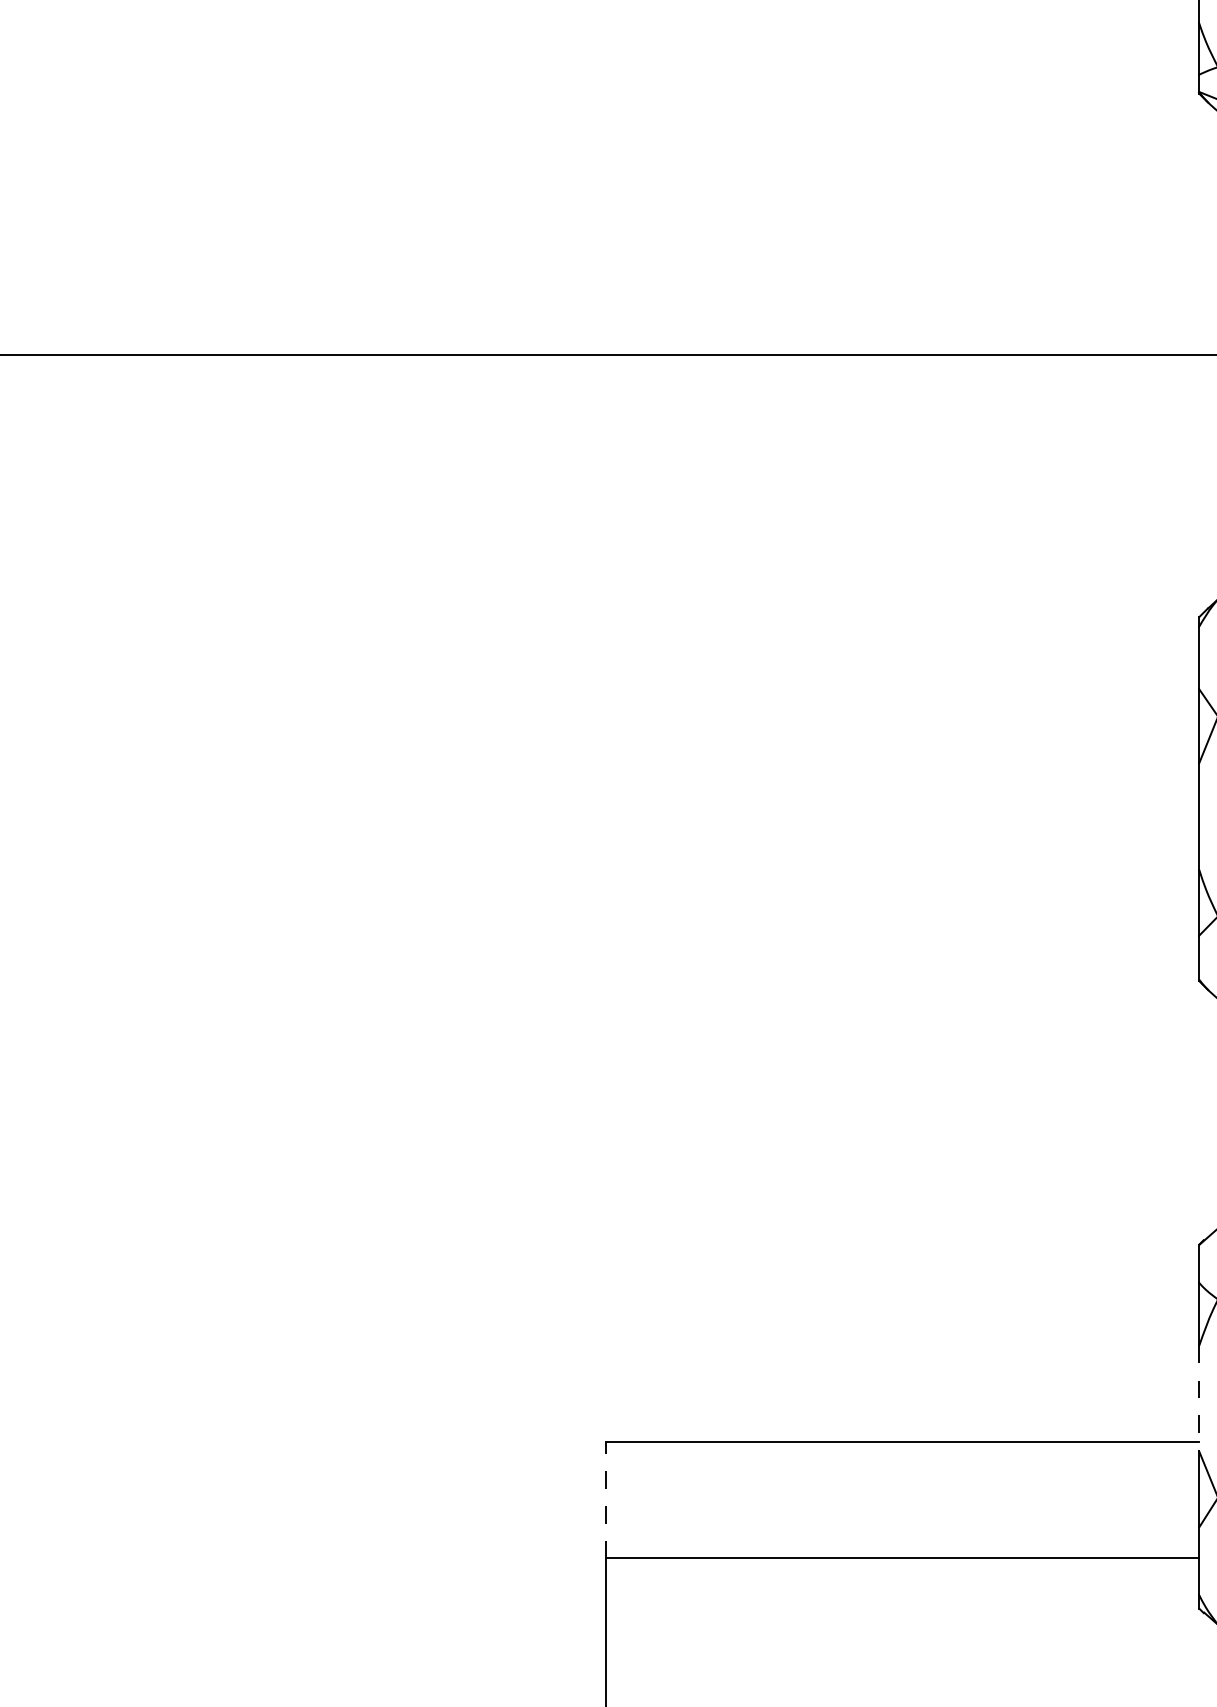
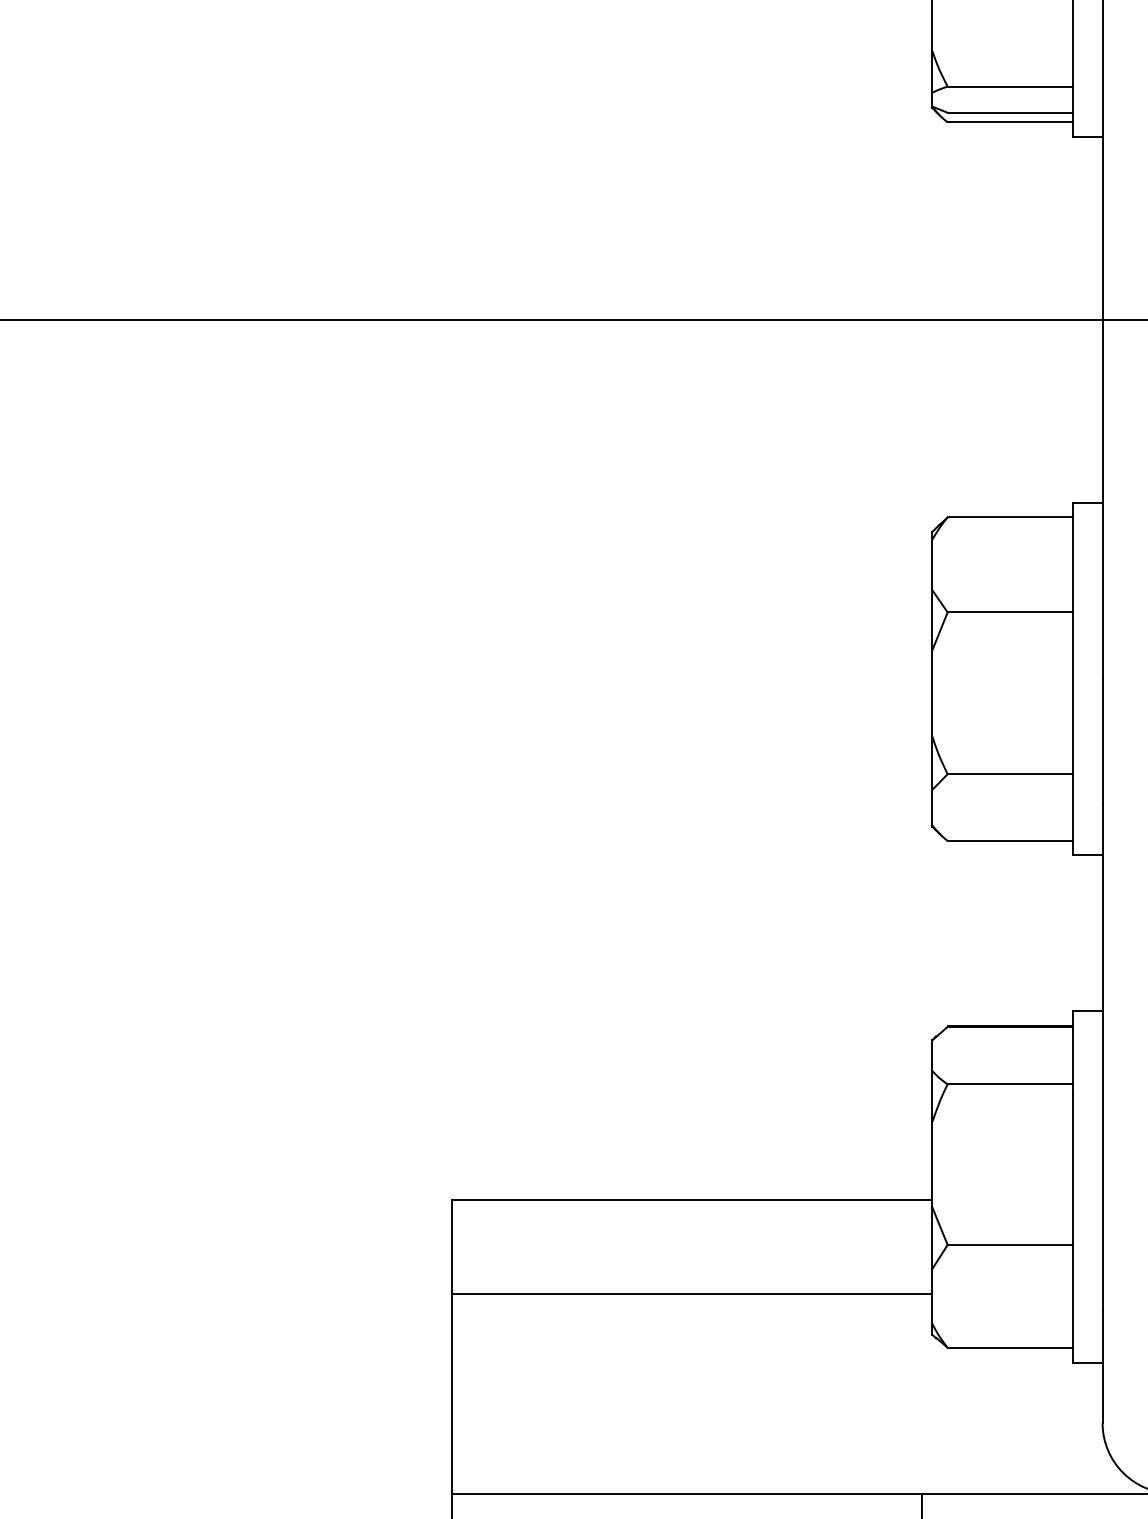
line: (1199, 1398) -> (932, 1164), dashed -> solid
line: (606, 1500) -> (452, 1247), dashed -> solid

